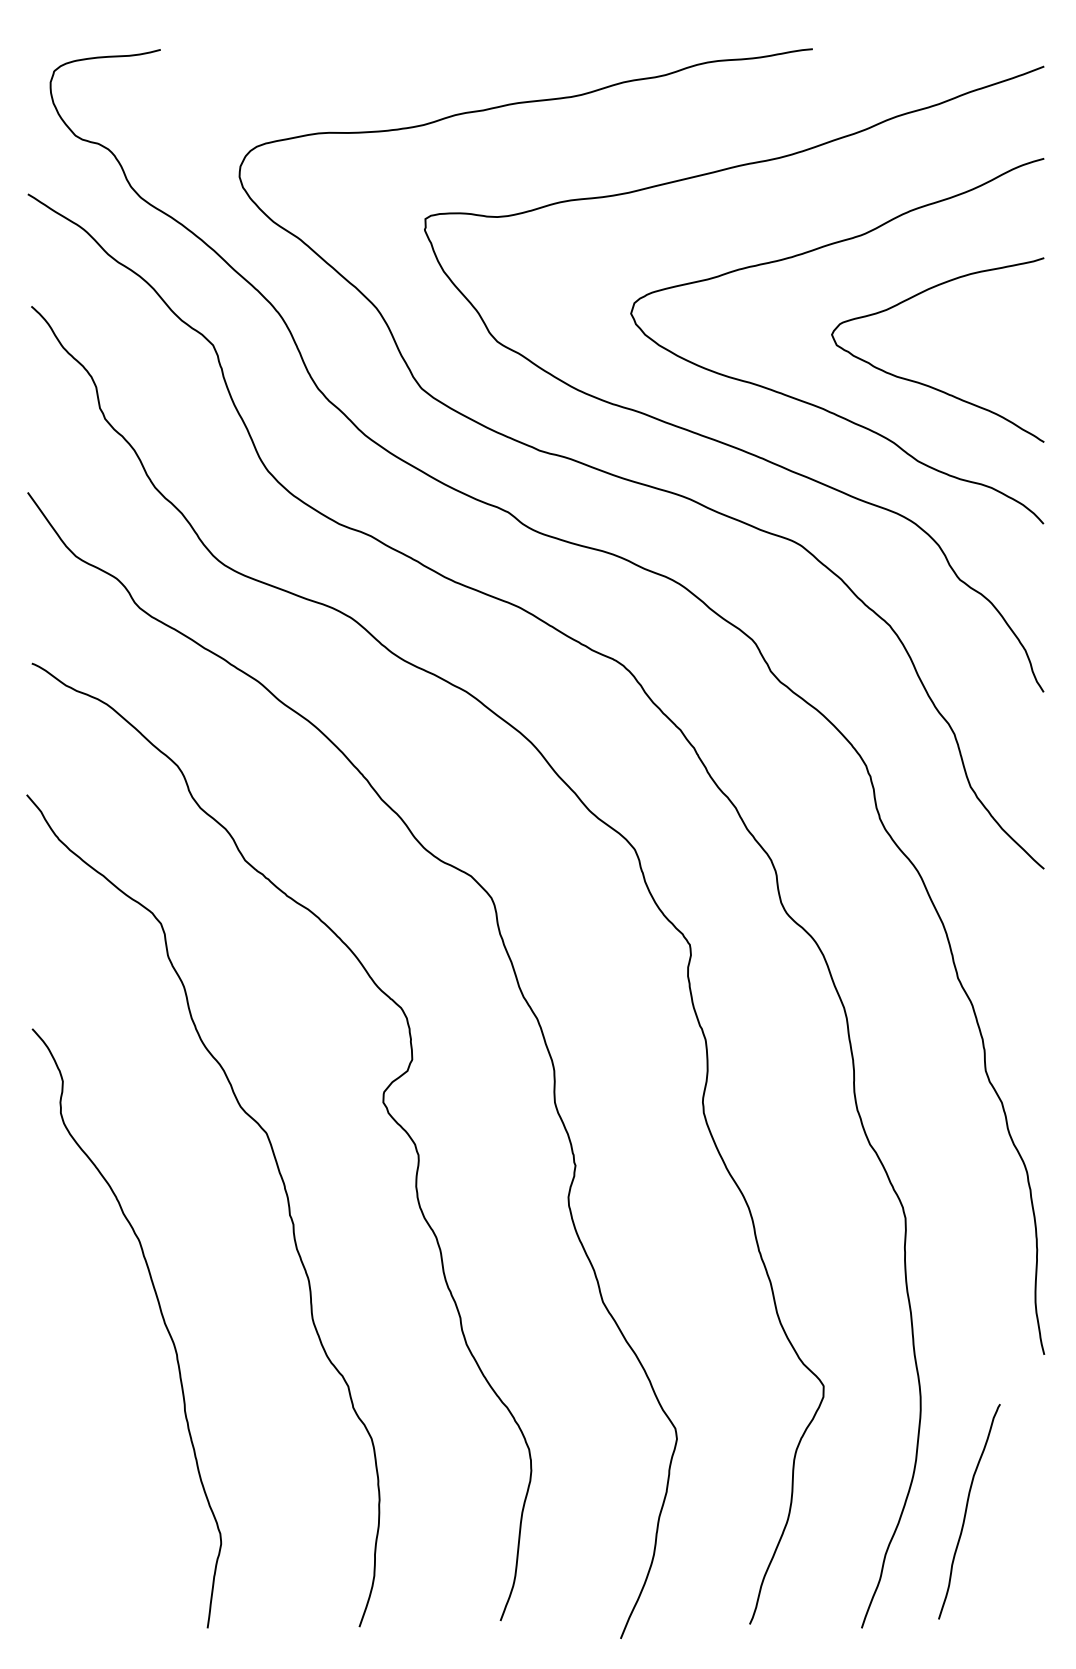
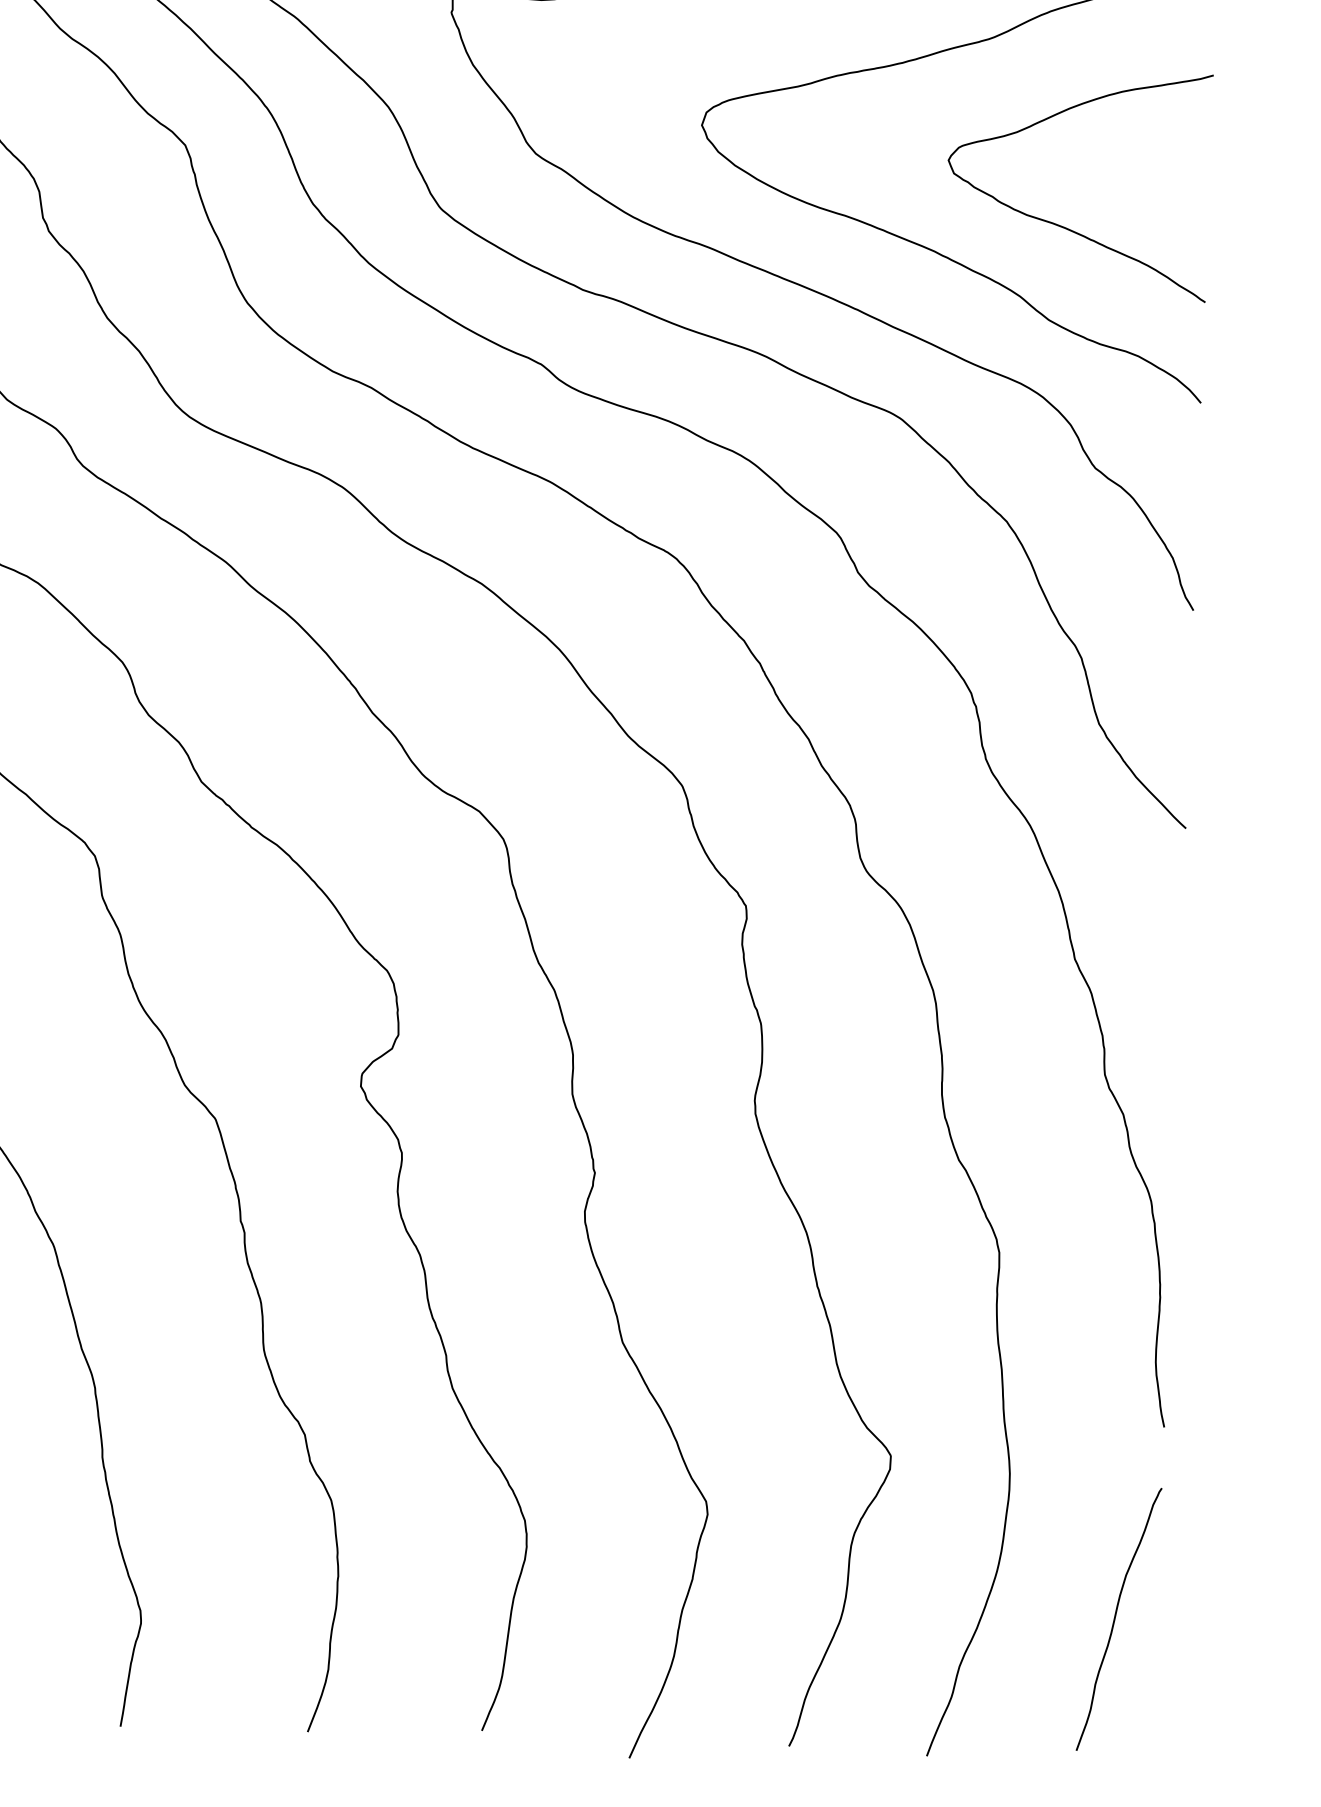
curve: (967, 1509) -> (1116, 1616), moved

